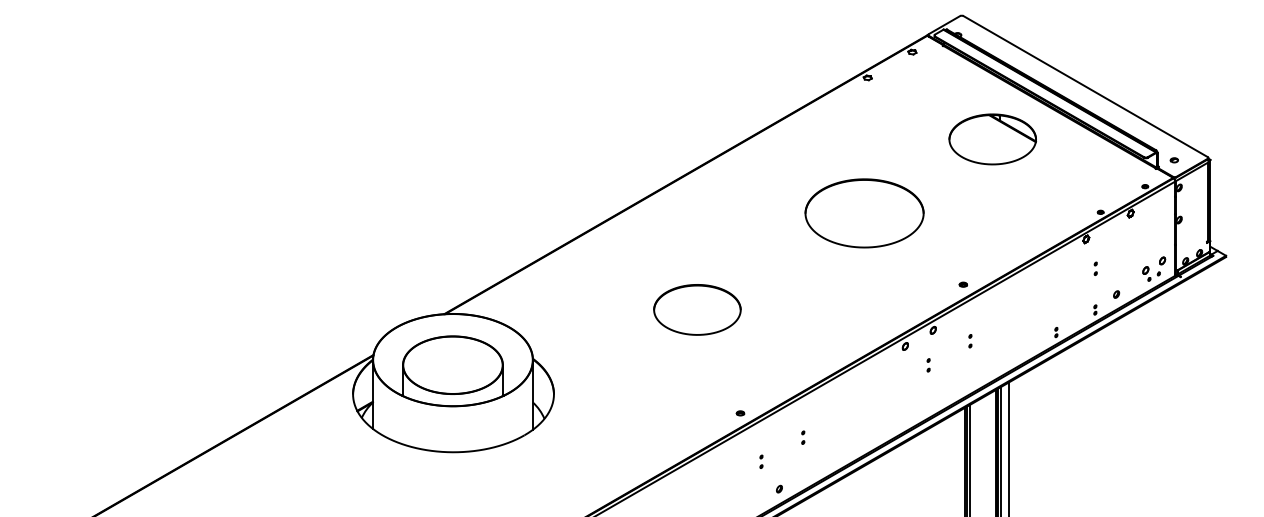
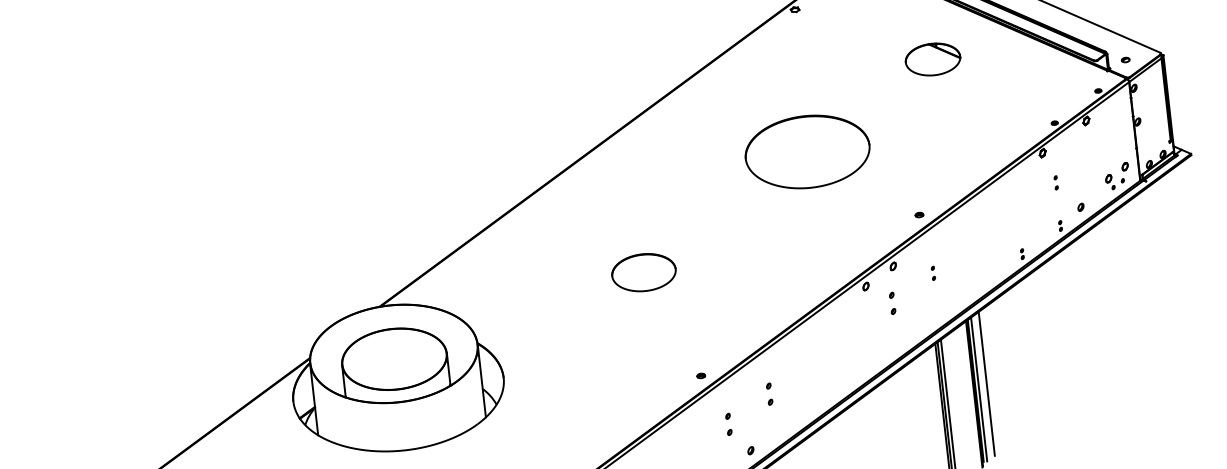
part: (992, 139) -> (932, 59), size x0.6
part: (697, 309) -> (643, 272), size x0.7
part: (928, 365) -> (892, 303), size x1.6
part: (803, 437) -> (769, 393), size x1.6
part: (761, 461) -> (728, 423), size x1.6

